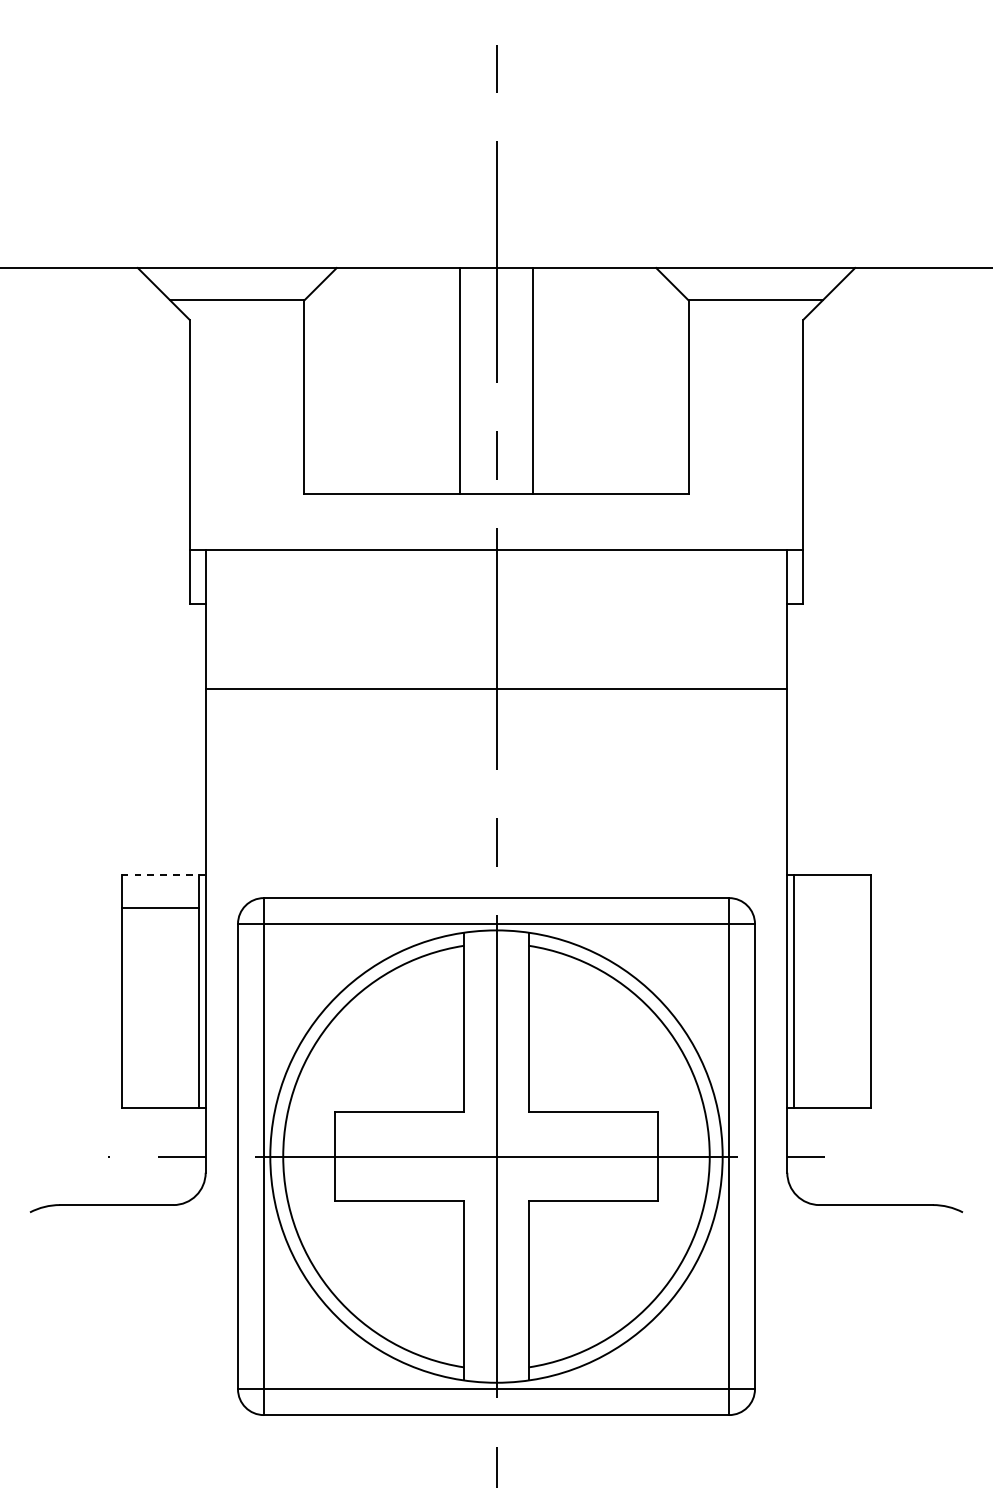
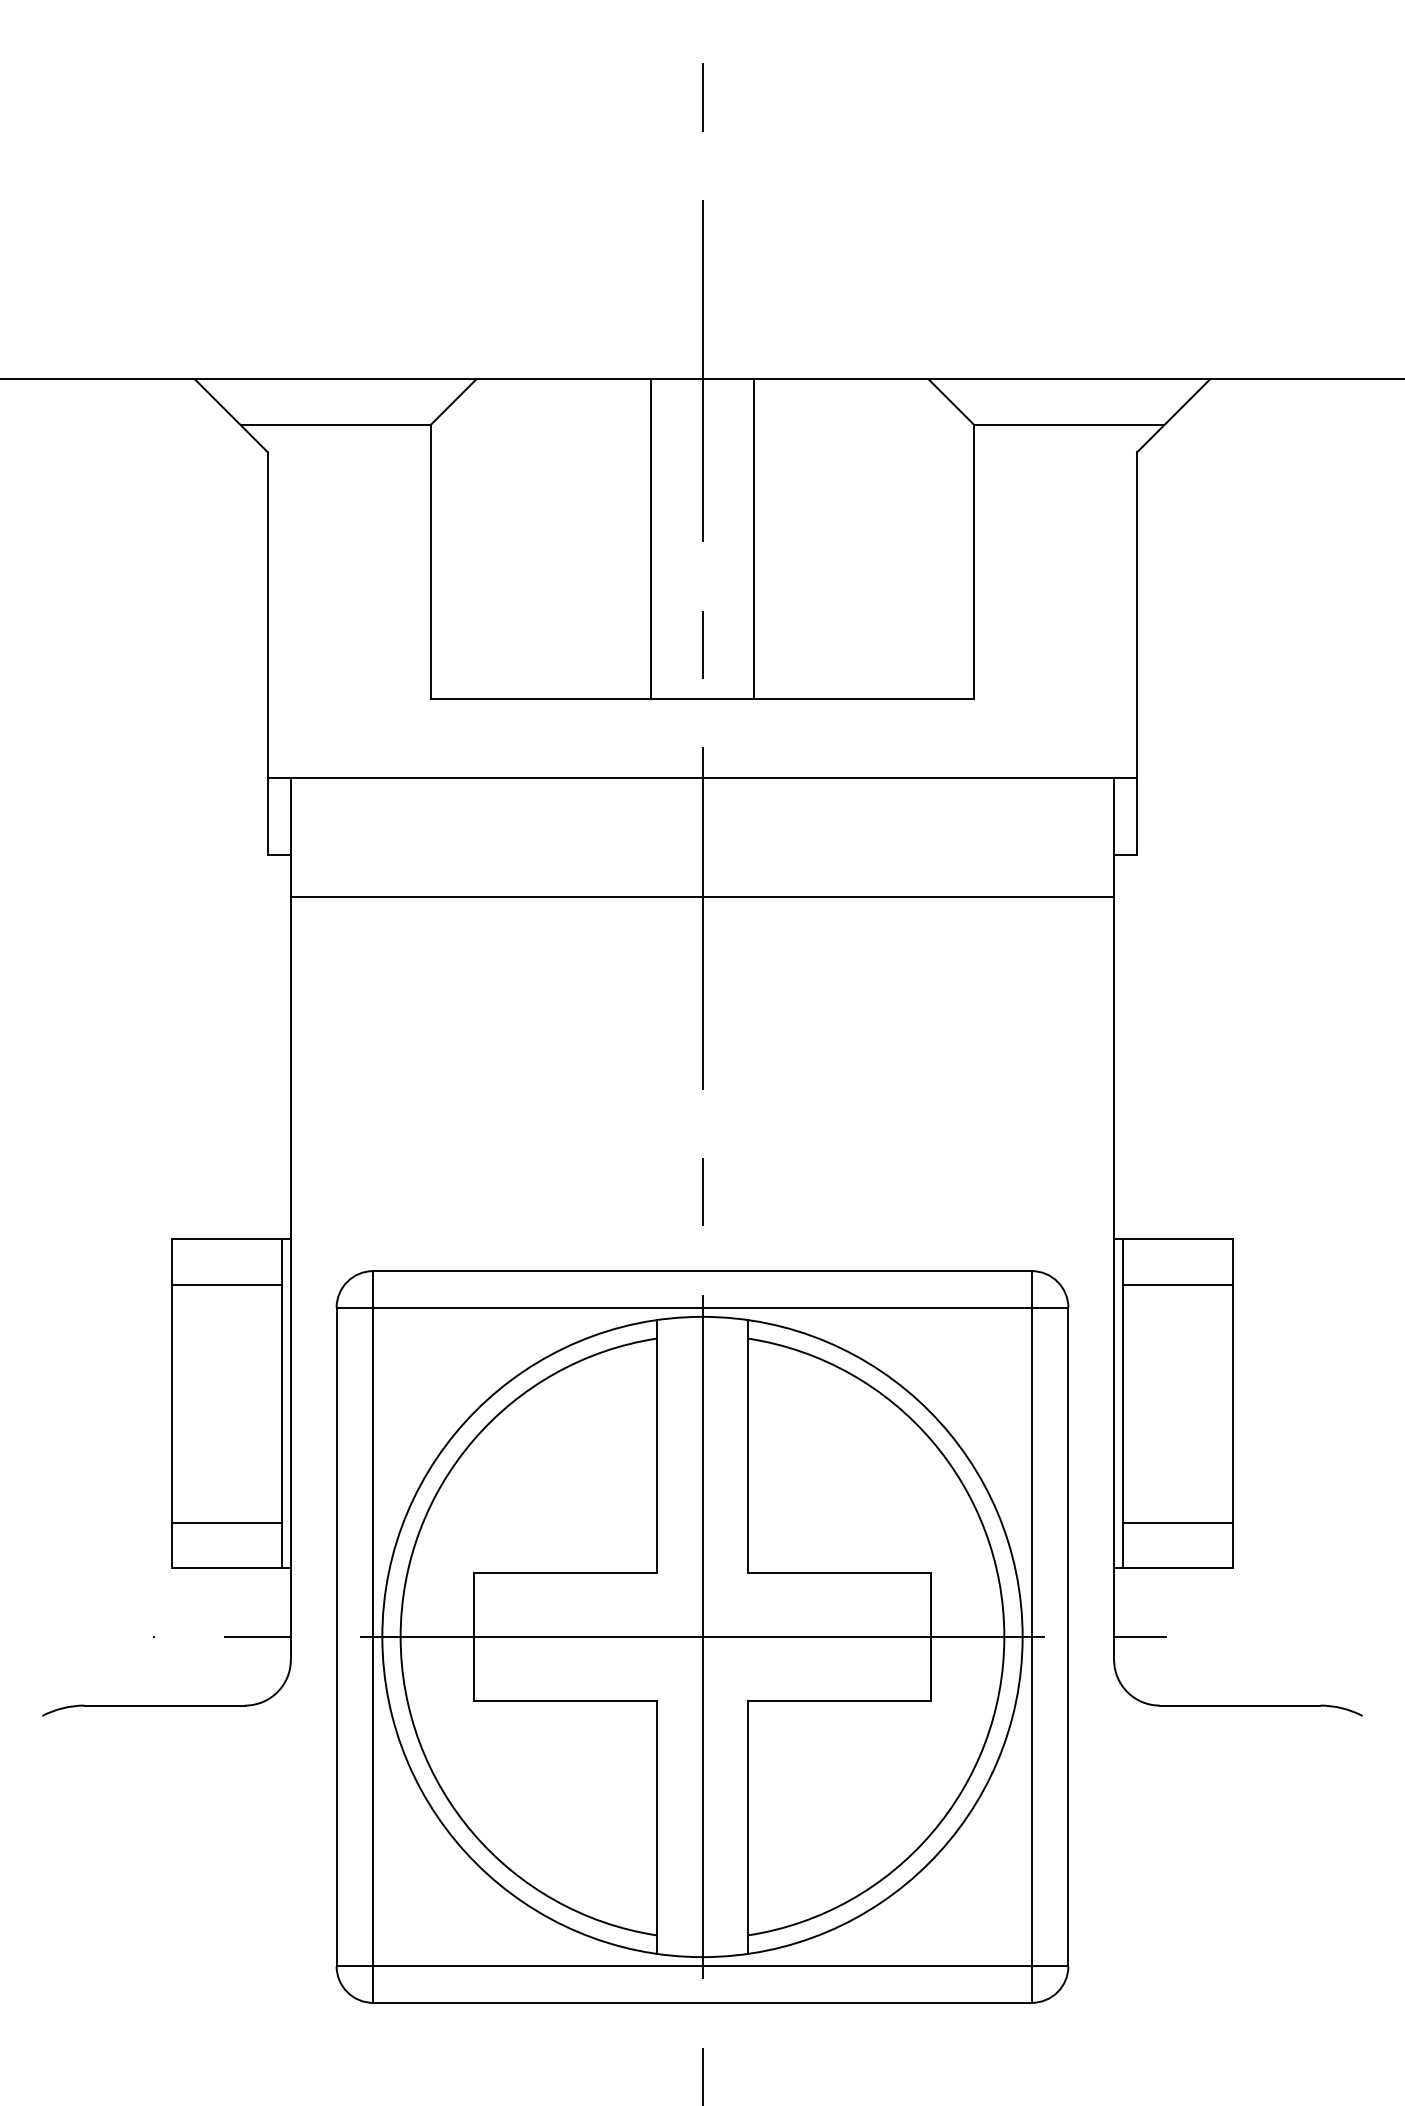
line: (496, 688) -> (702, 896), moved
line: (163, 875) -> (231, 1239), dashed -> solid
line: (832, 907) -> (1178, 1284), added
line: (160, 1075) -> (226, 1522), added
line: (832, 1075) -> (1178, 1522), added

